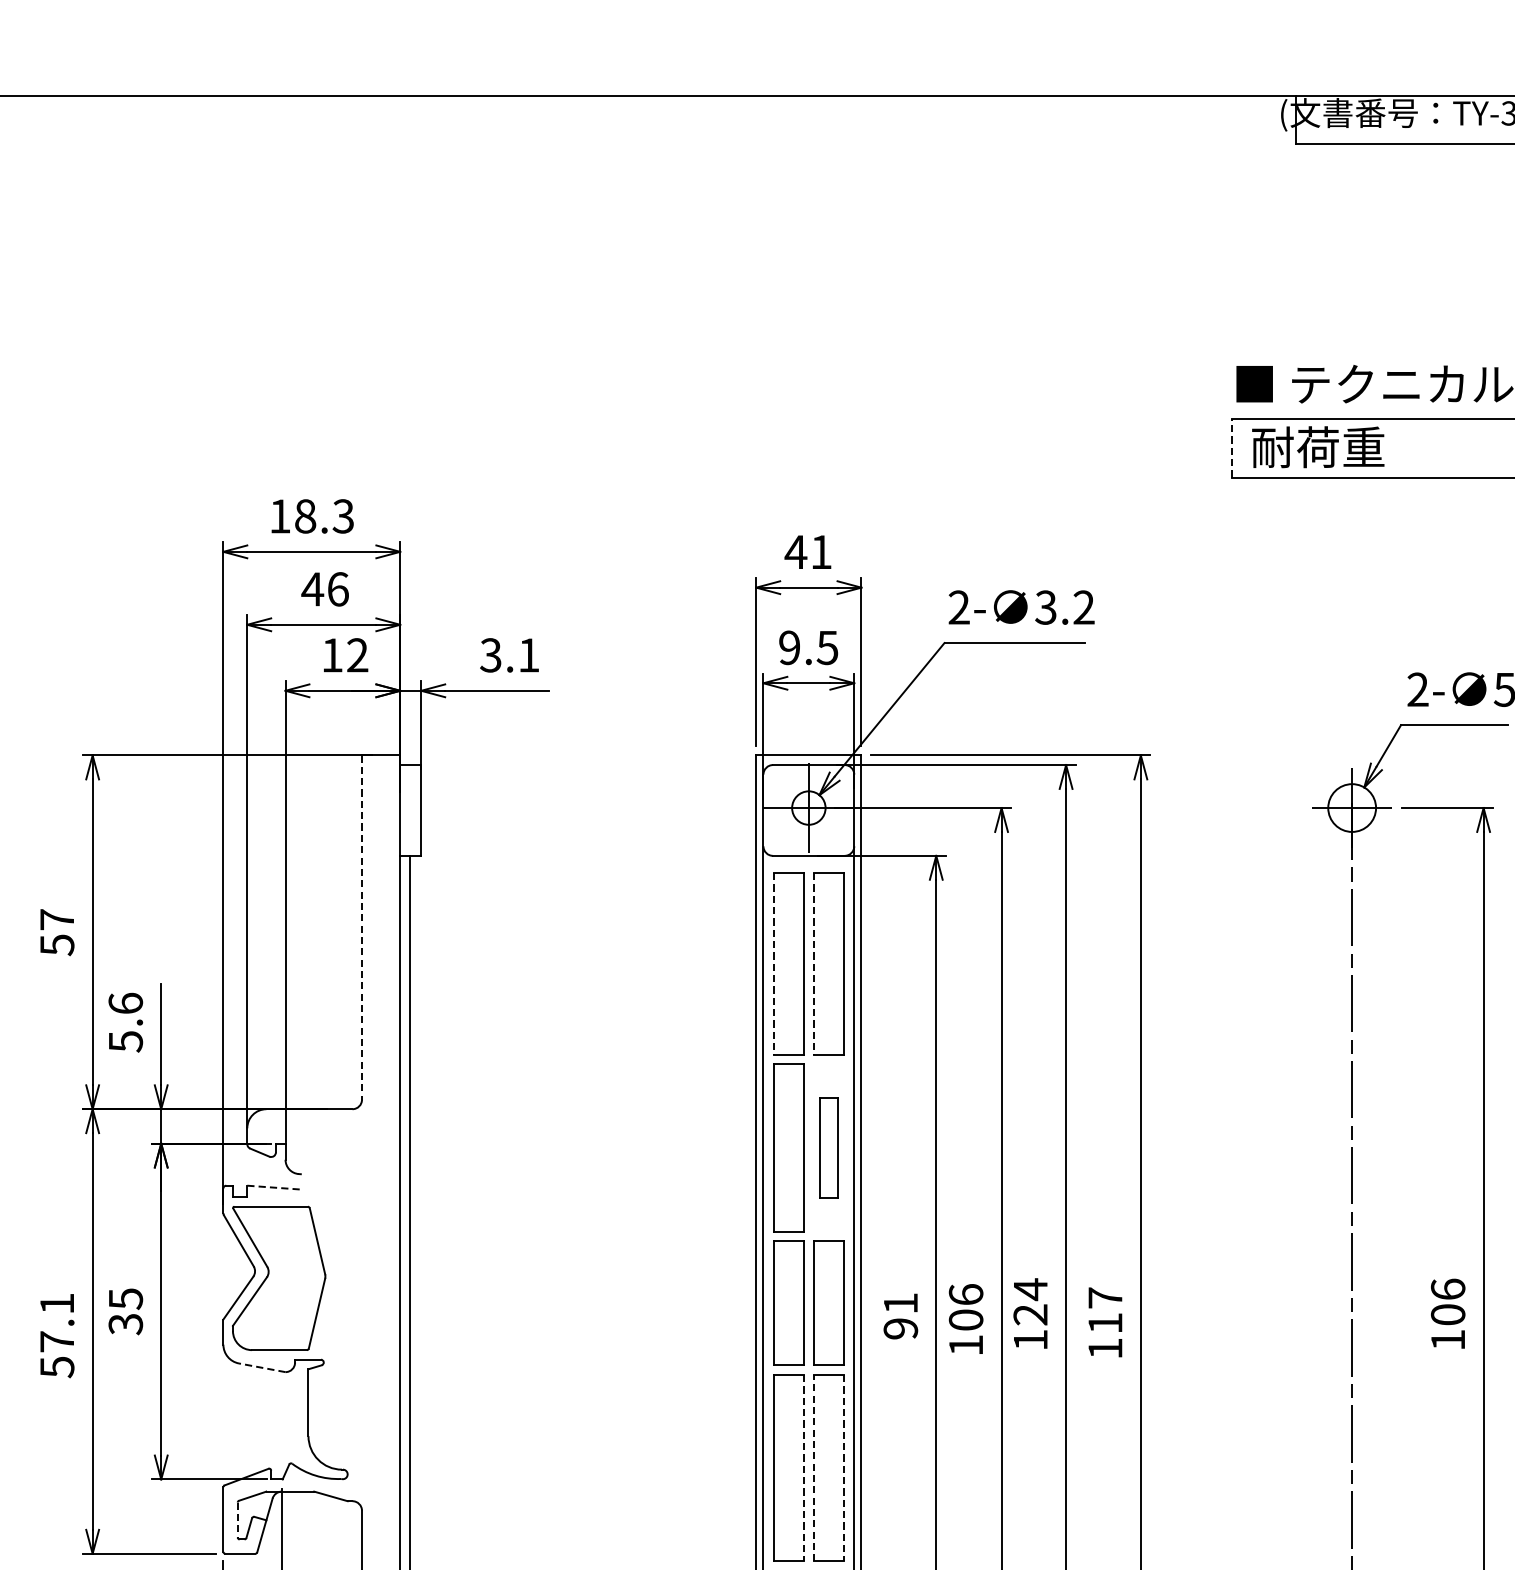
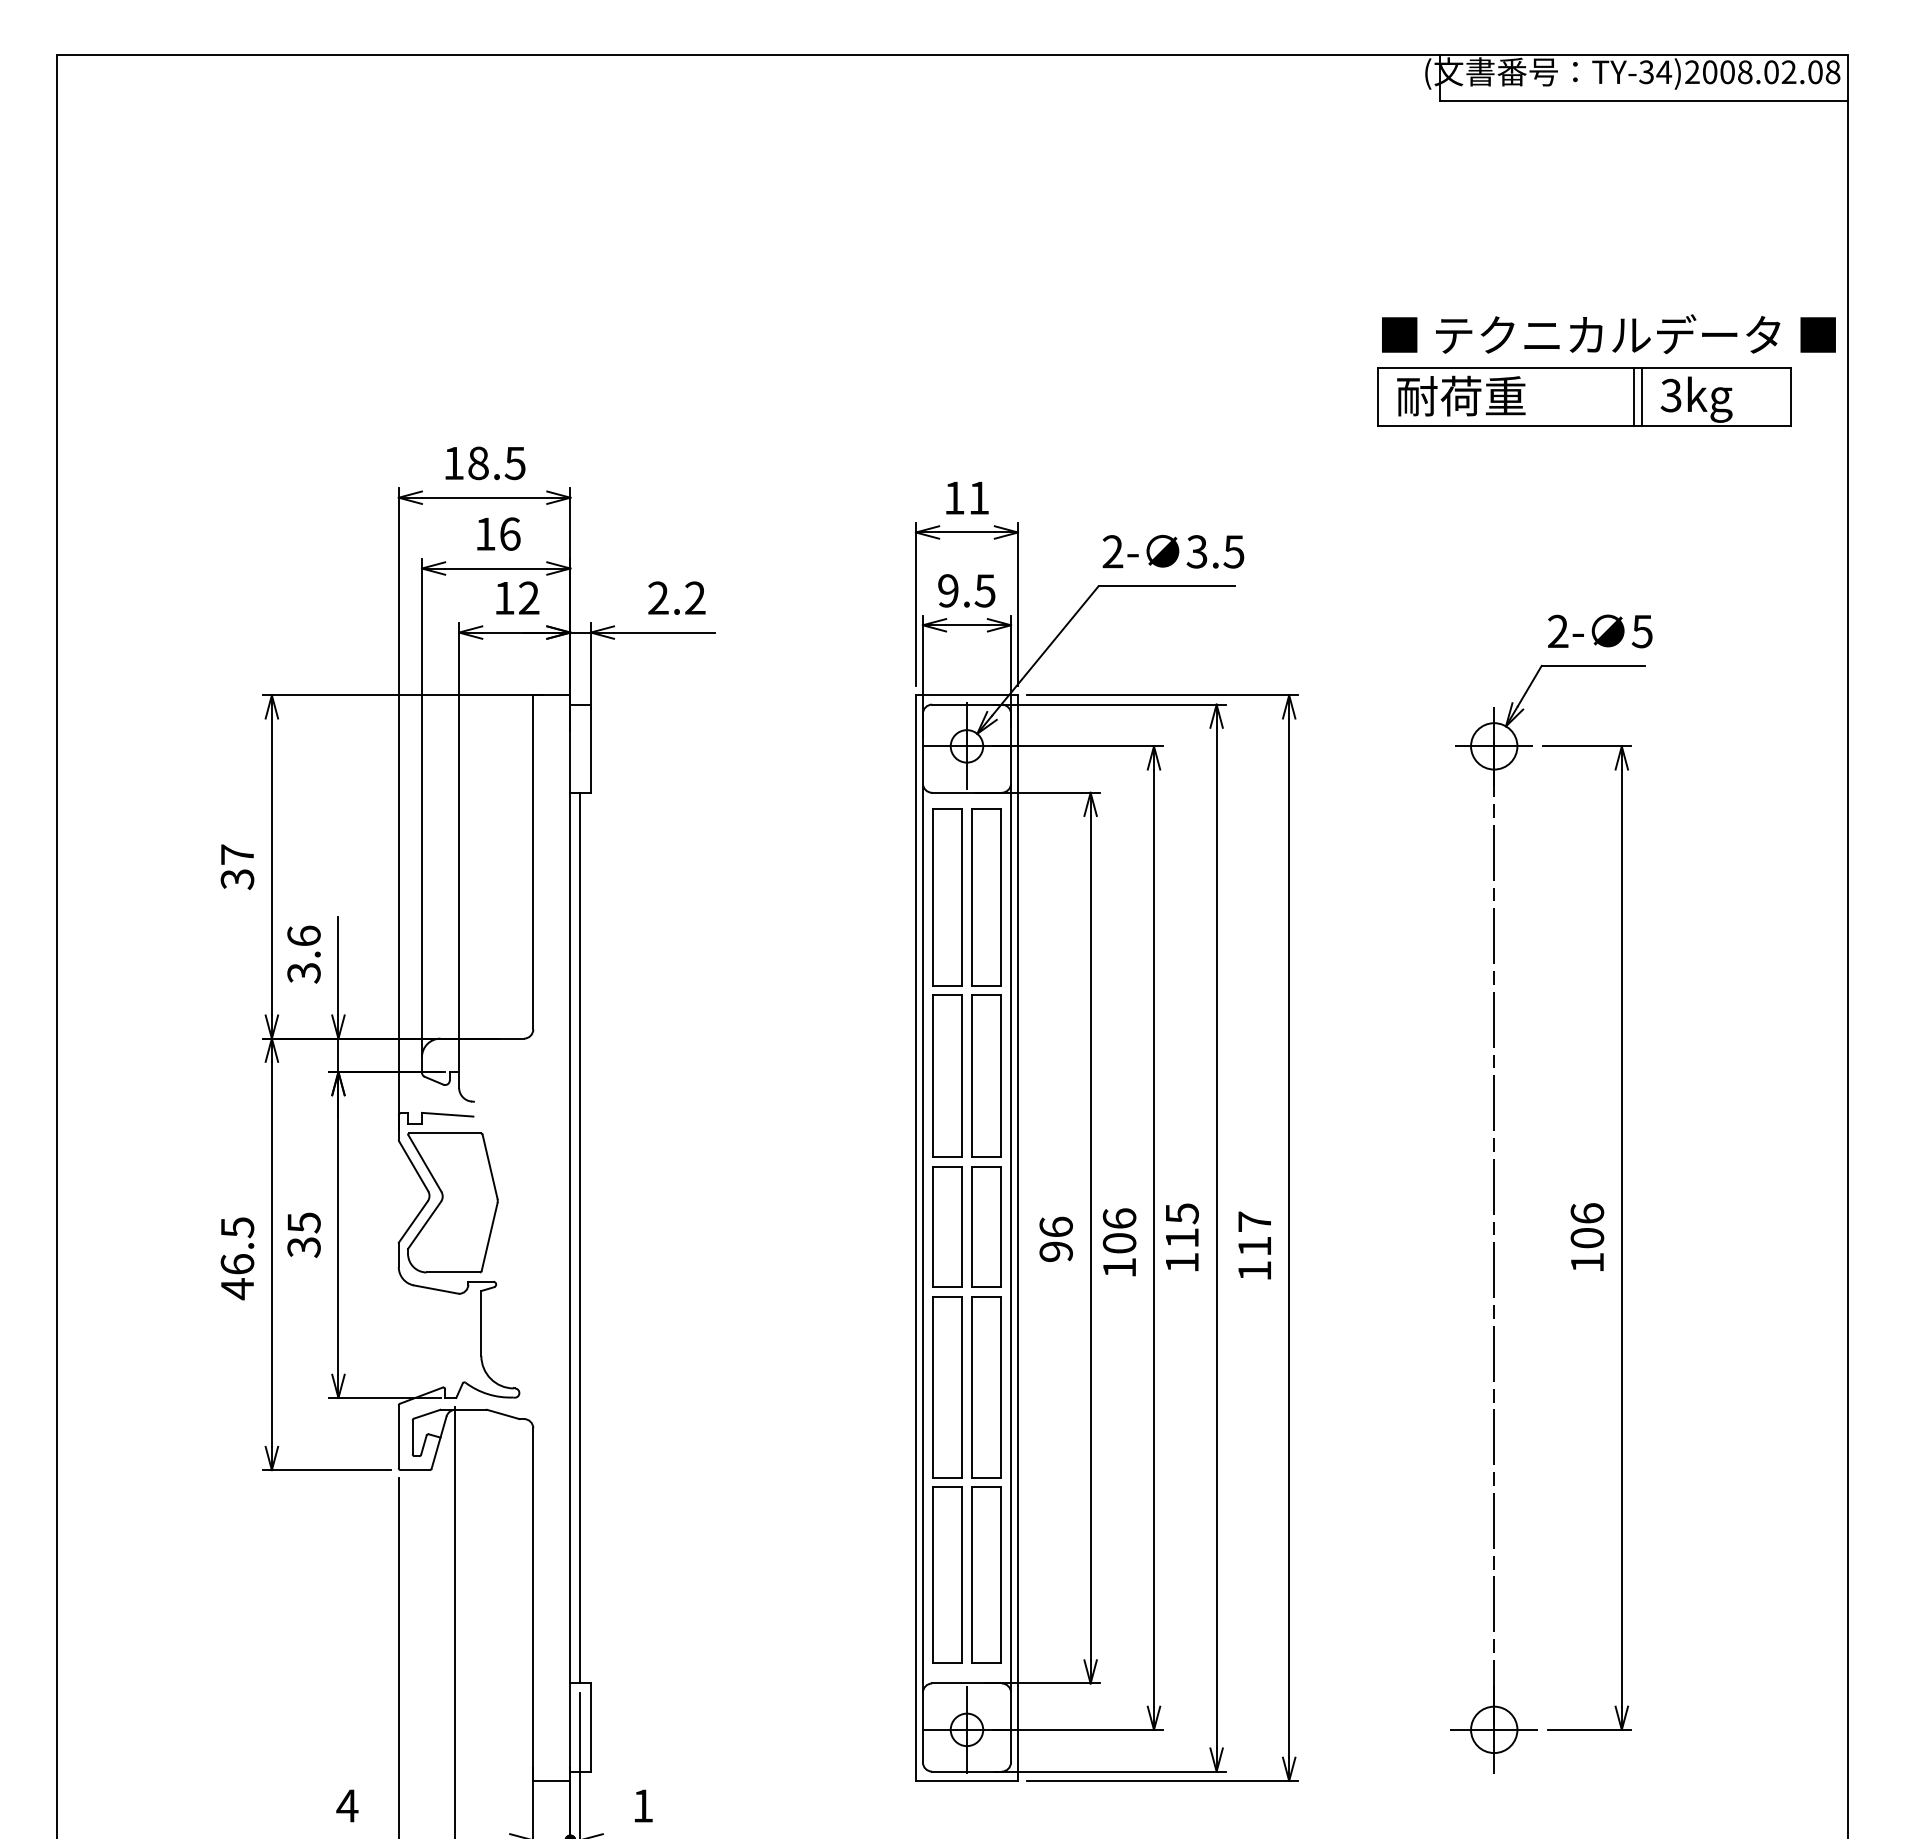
line: (1495, 447) -> (1633, 396), added
line: (1503, 447) -> (1641, 396), added
line: (1231, 448) -> (1377, 397), dashed -> solid
text: (343, 515) -> (515, 462), 18.3 -> 18.5
text: (796, 551) -> (954, 497), 41 -> 11
text: (312, 589) -> (485, 534), 46 -> 16
text: (1083, 607) -> (1233, 551), 3.2 -> 3.5
text: (509, 654) -> (676, 597), 3.1 -> 2.2
line: (362, 927) -> (533, 862), dashed -> solid
text: (56, 945) -> (236, 879), 57 -> 37
line: (773, 964) -> (932, 898), dashed -> solid
line: (813, 964) -> (971, 898), dashed -> solid
text: (125, 1042) -> (303, 973), 5.6 -> 3.6
part: (828, 1147) -> (986, 1075), size x1.67
line: (273, 1187) -> (447, 1114), dashed -> solid
text: (1029, 1301) -> (1181, 1225), 124 -> 115
text: (900, 1302) -> (1055, 1226), 91 -> 96
text: (57, 1335) -> (237, 1258), 57.1 -> 46.5
line: (262, 1367) -> (436, 1289), dashed -> solid
line: (813, 1467) -> (971, 1386), dashed -> solid
line: (804, 1468) -> (962, 1387), dashed -> solid
line: (844, 1468) -> (1001, 1387), dashed -> solid
line: (237, 1520) -> (412, 1437), dashed -> solid

